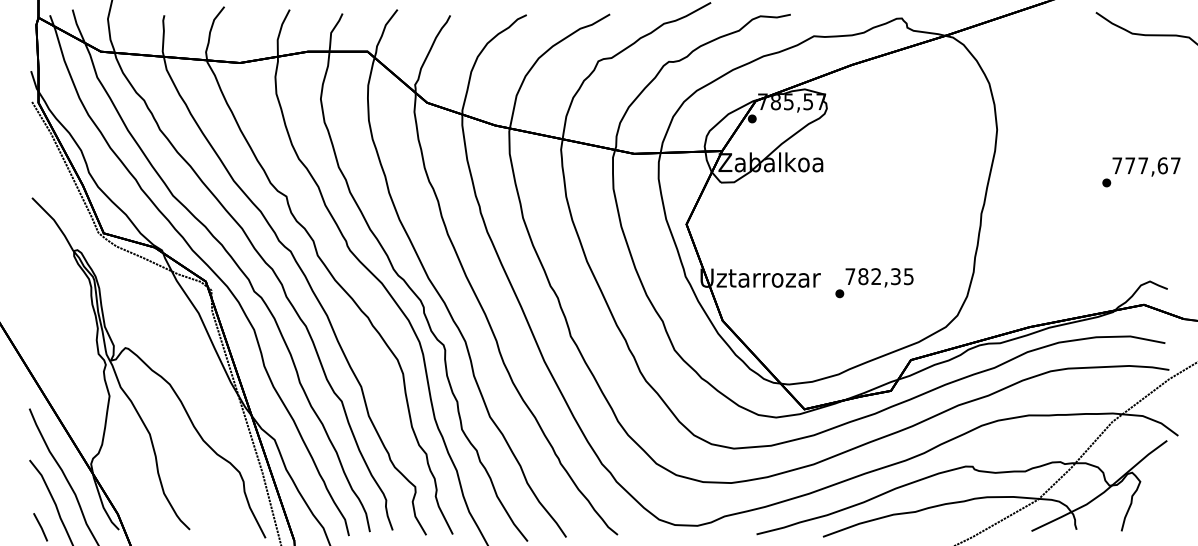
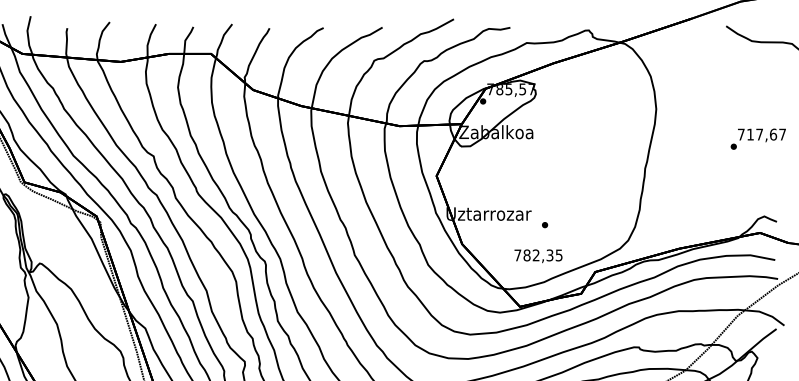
text: (1130, 165) -> (750, 134), 777,67 -> 717,67
text: (879, 277) -> (538, 256), moved

